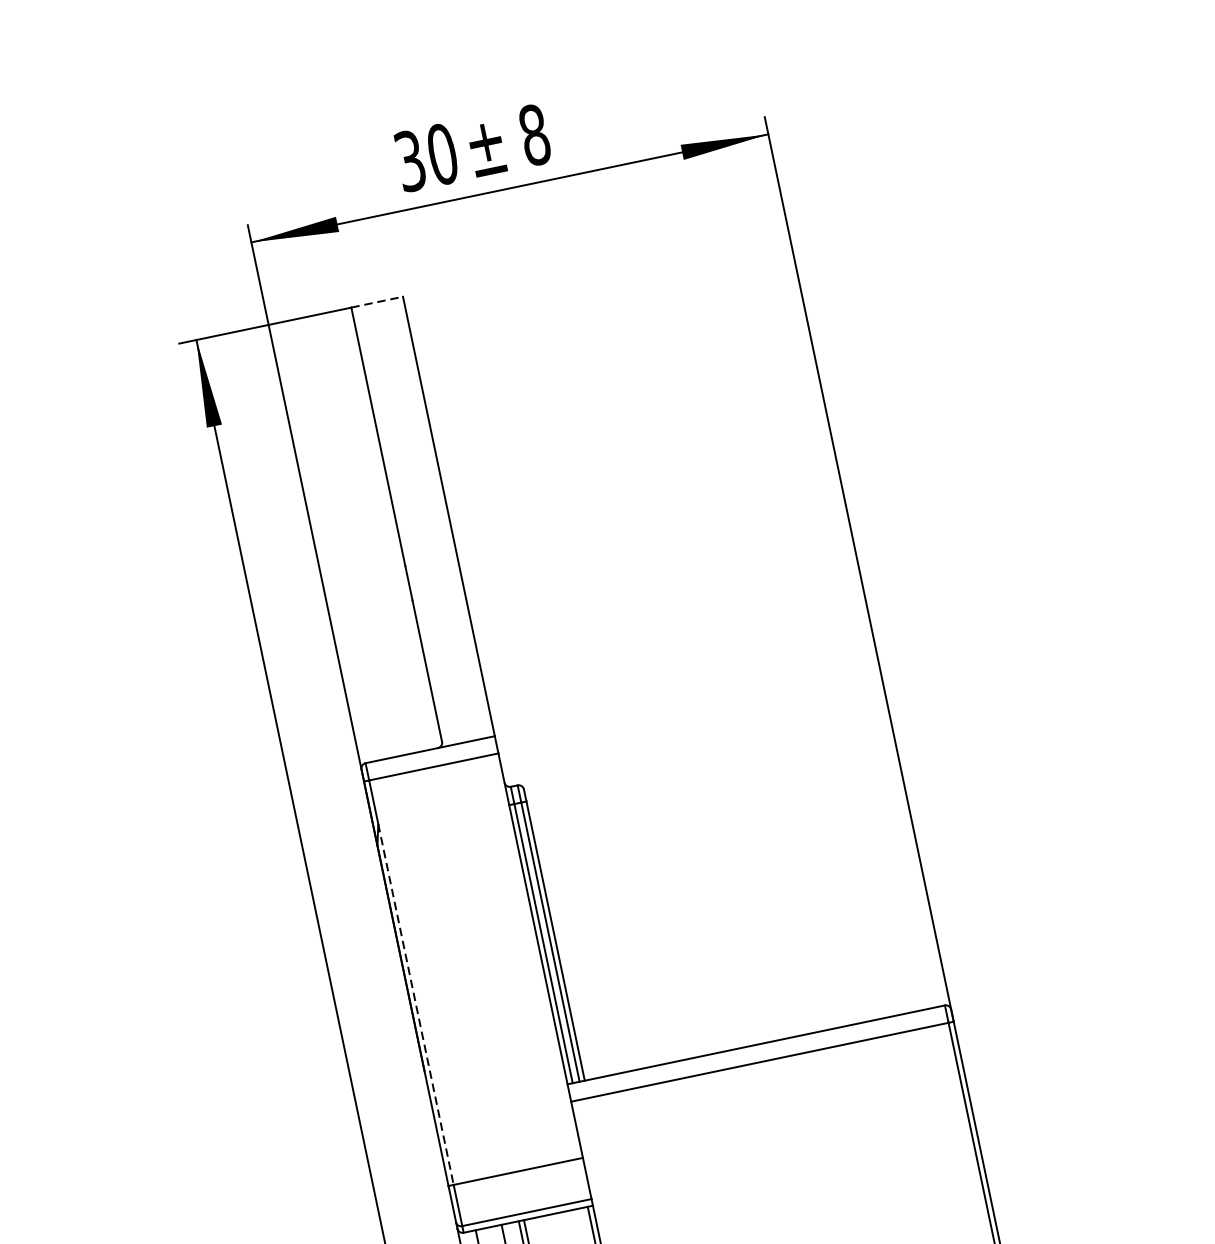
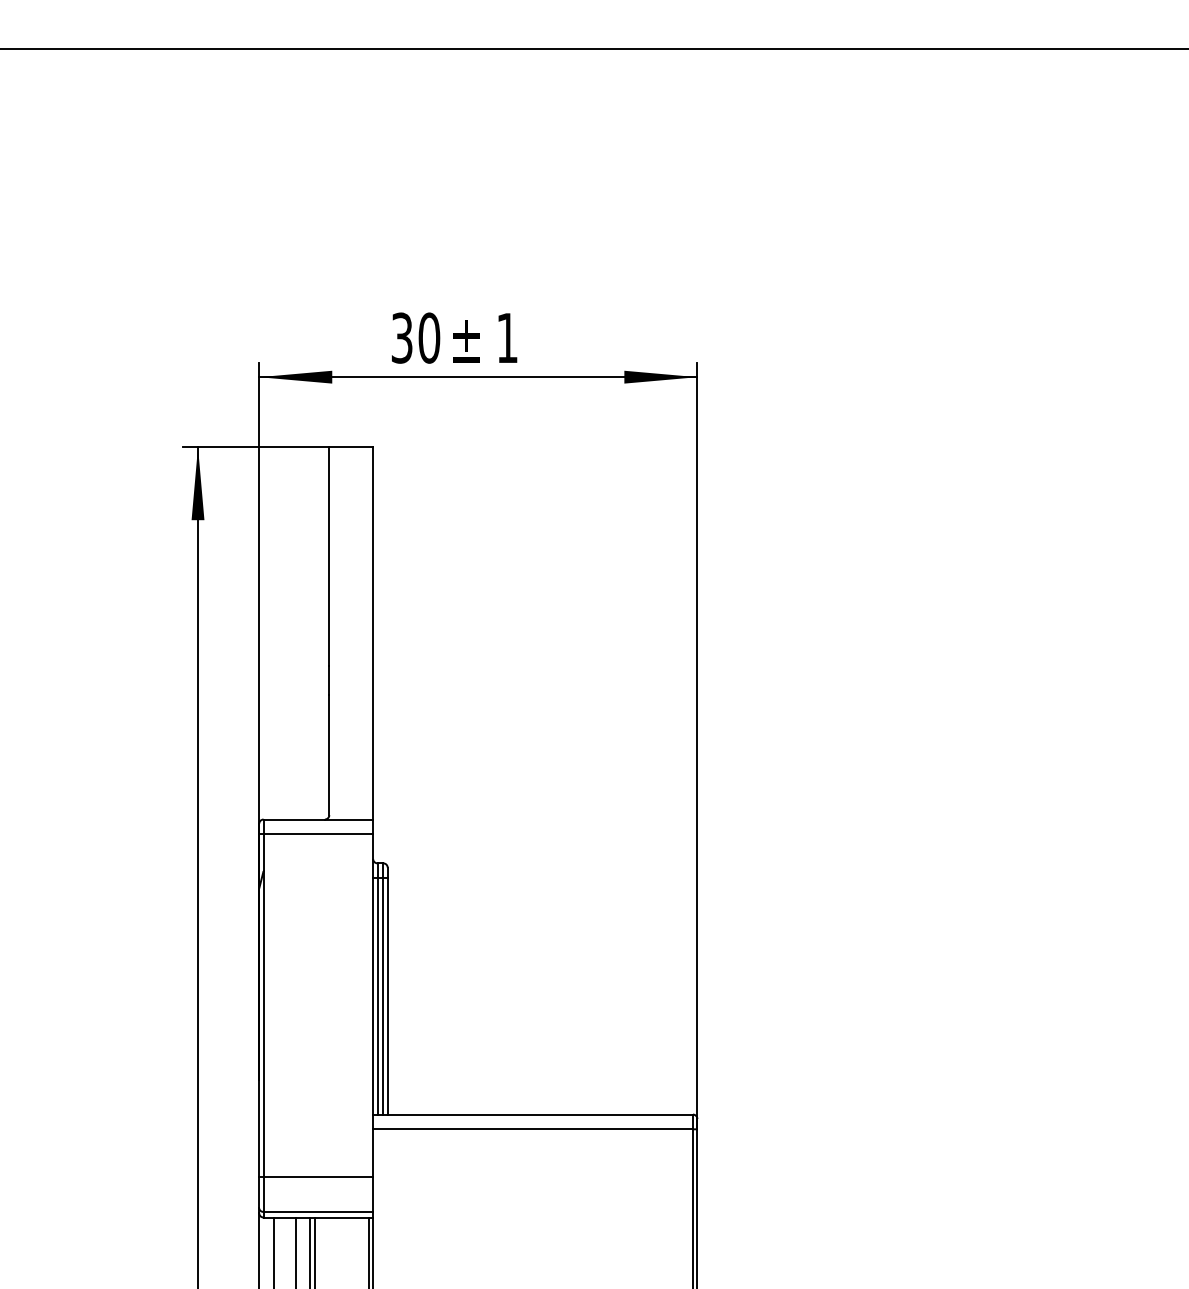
text: (534, 134) -> (507, 337), 8 -> 1
line: (377, 302) -> (351, 447), dashed -> solid
line: (416, 1005) -> (263, 1024), dashed -> solid

